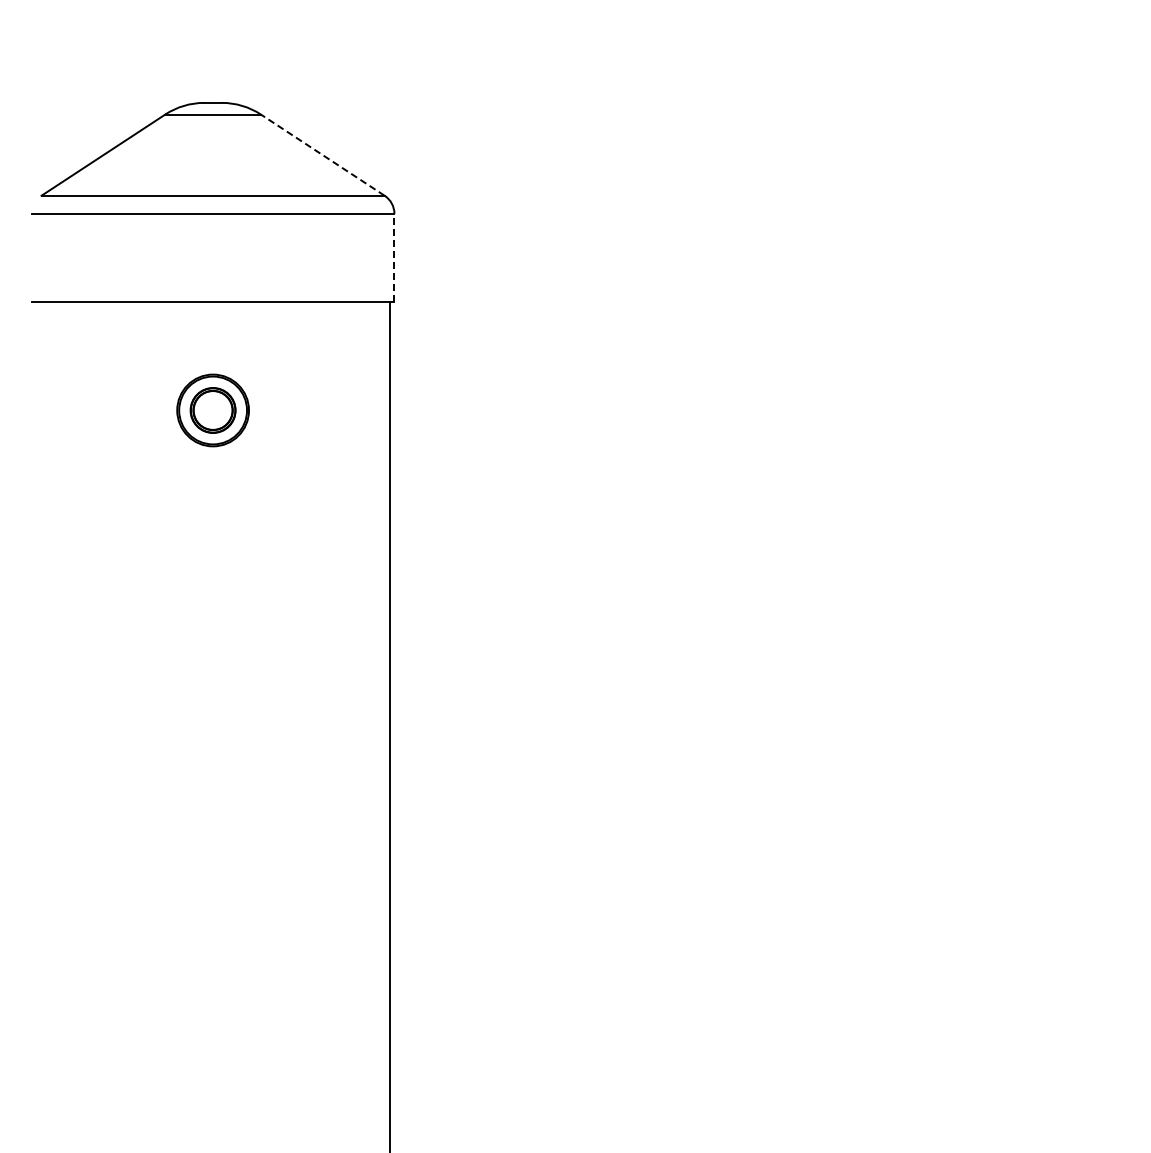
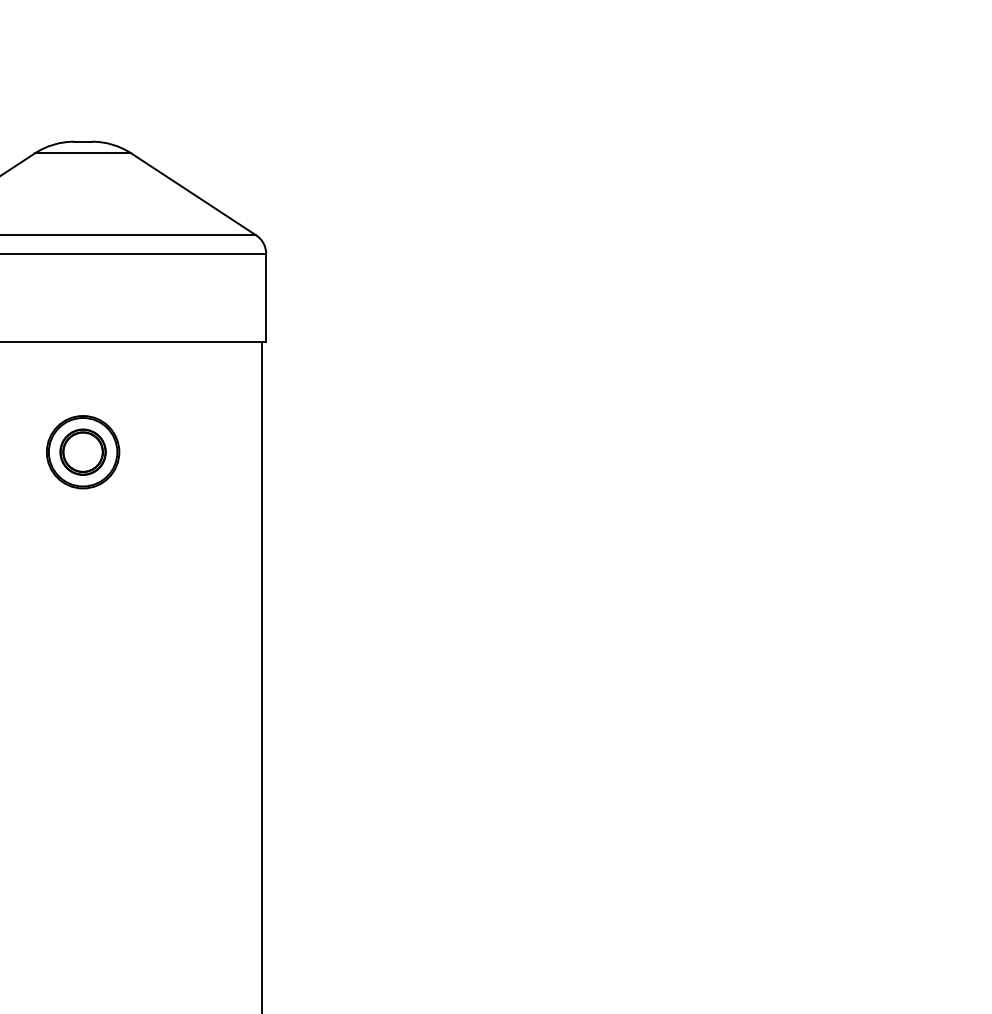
line: (322, 154) -> (193, 193), dashed -> solid
line: (394, 257) -> (266, 297), dashed -> solid

